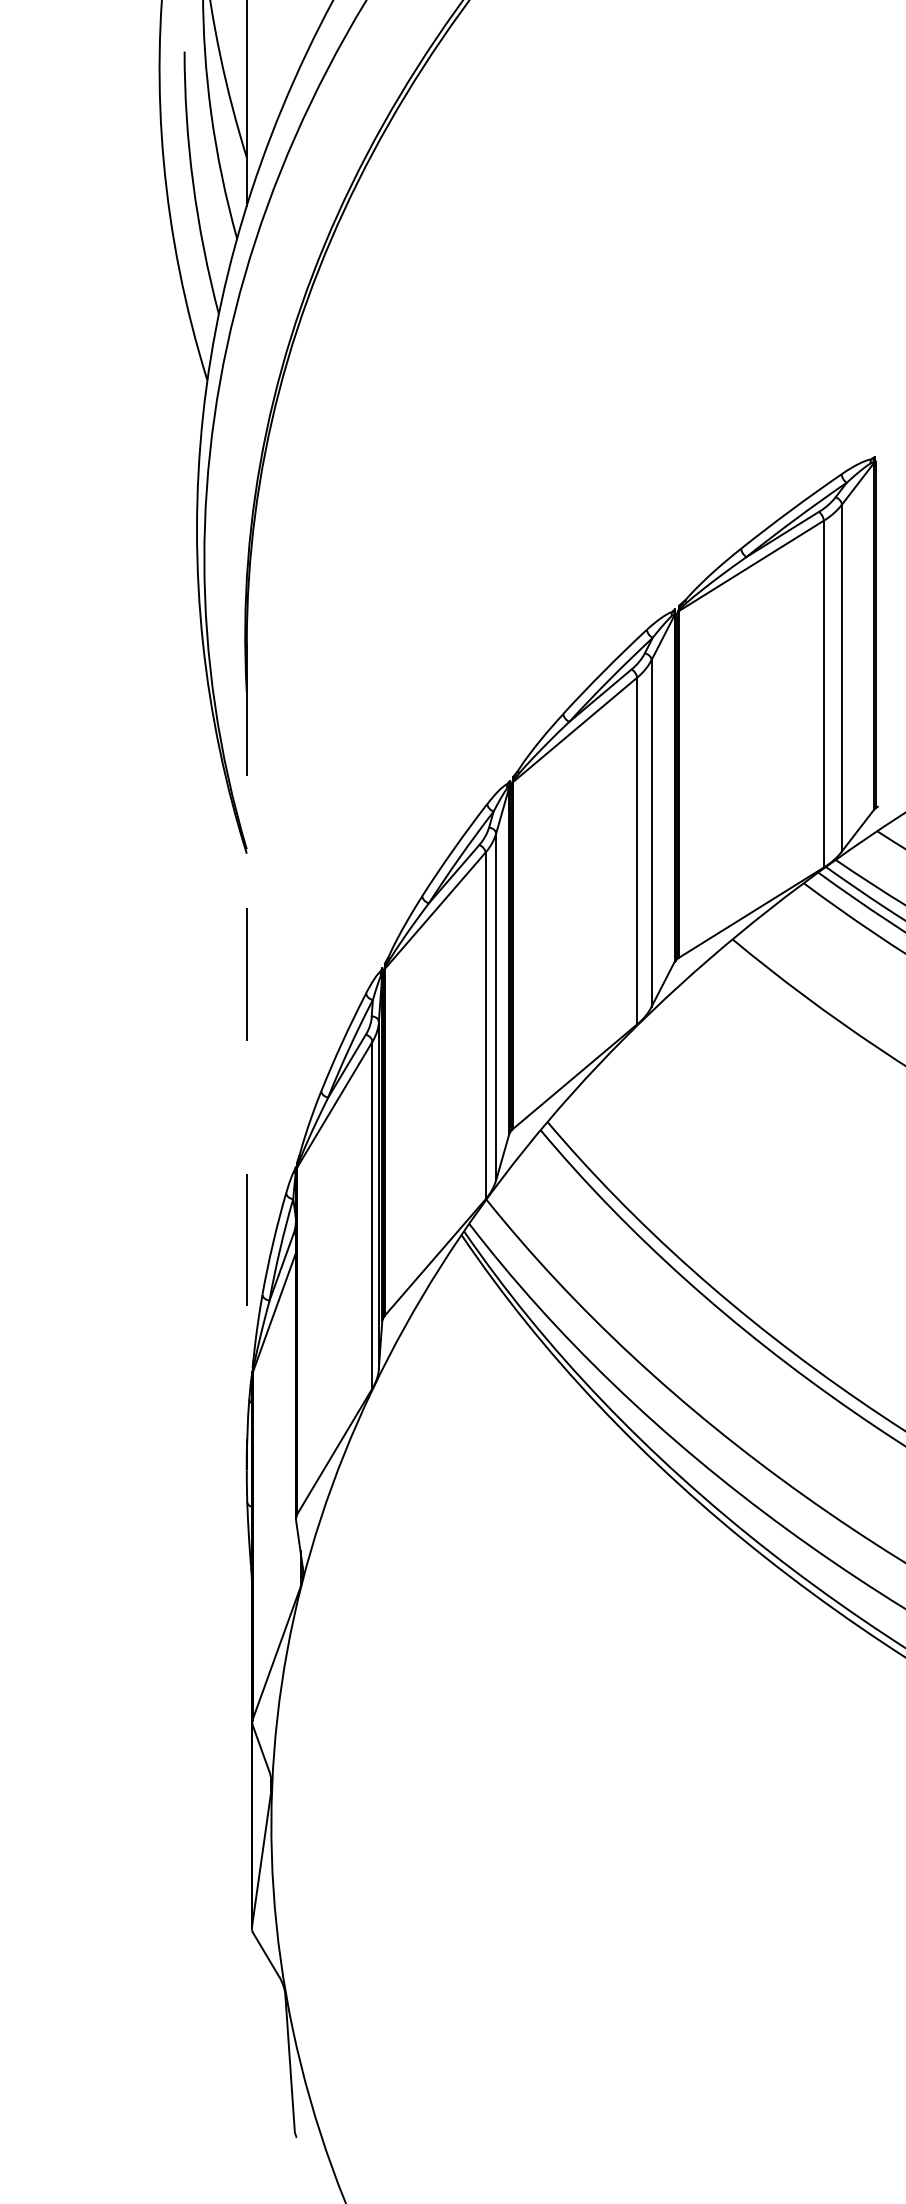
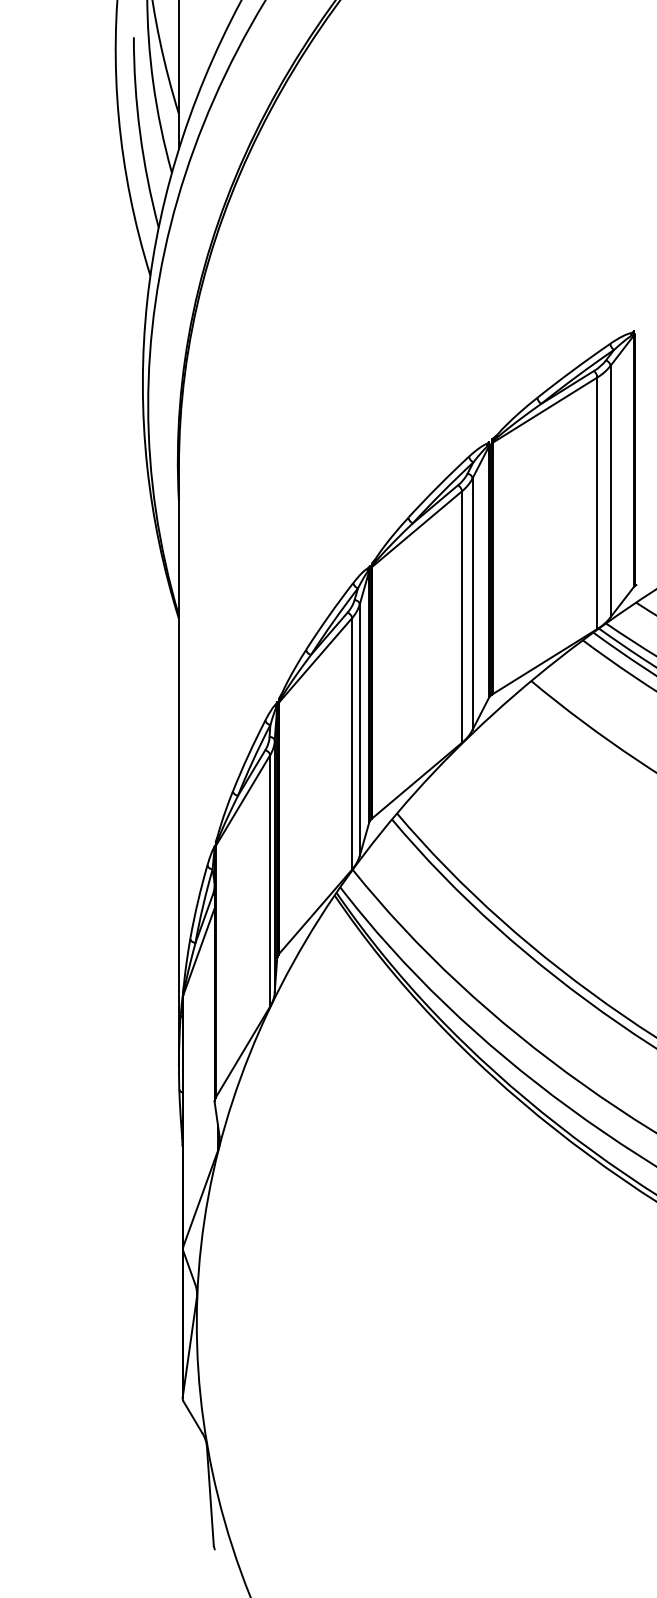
line: (247, 1057) -> (179, 766), dashed -> solid

